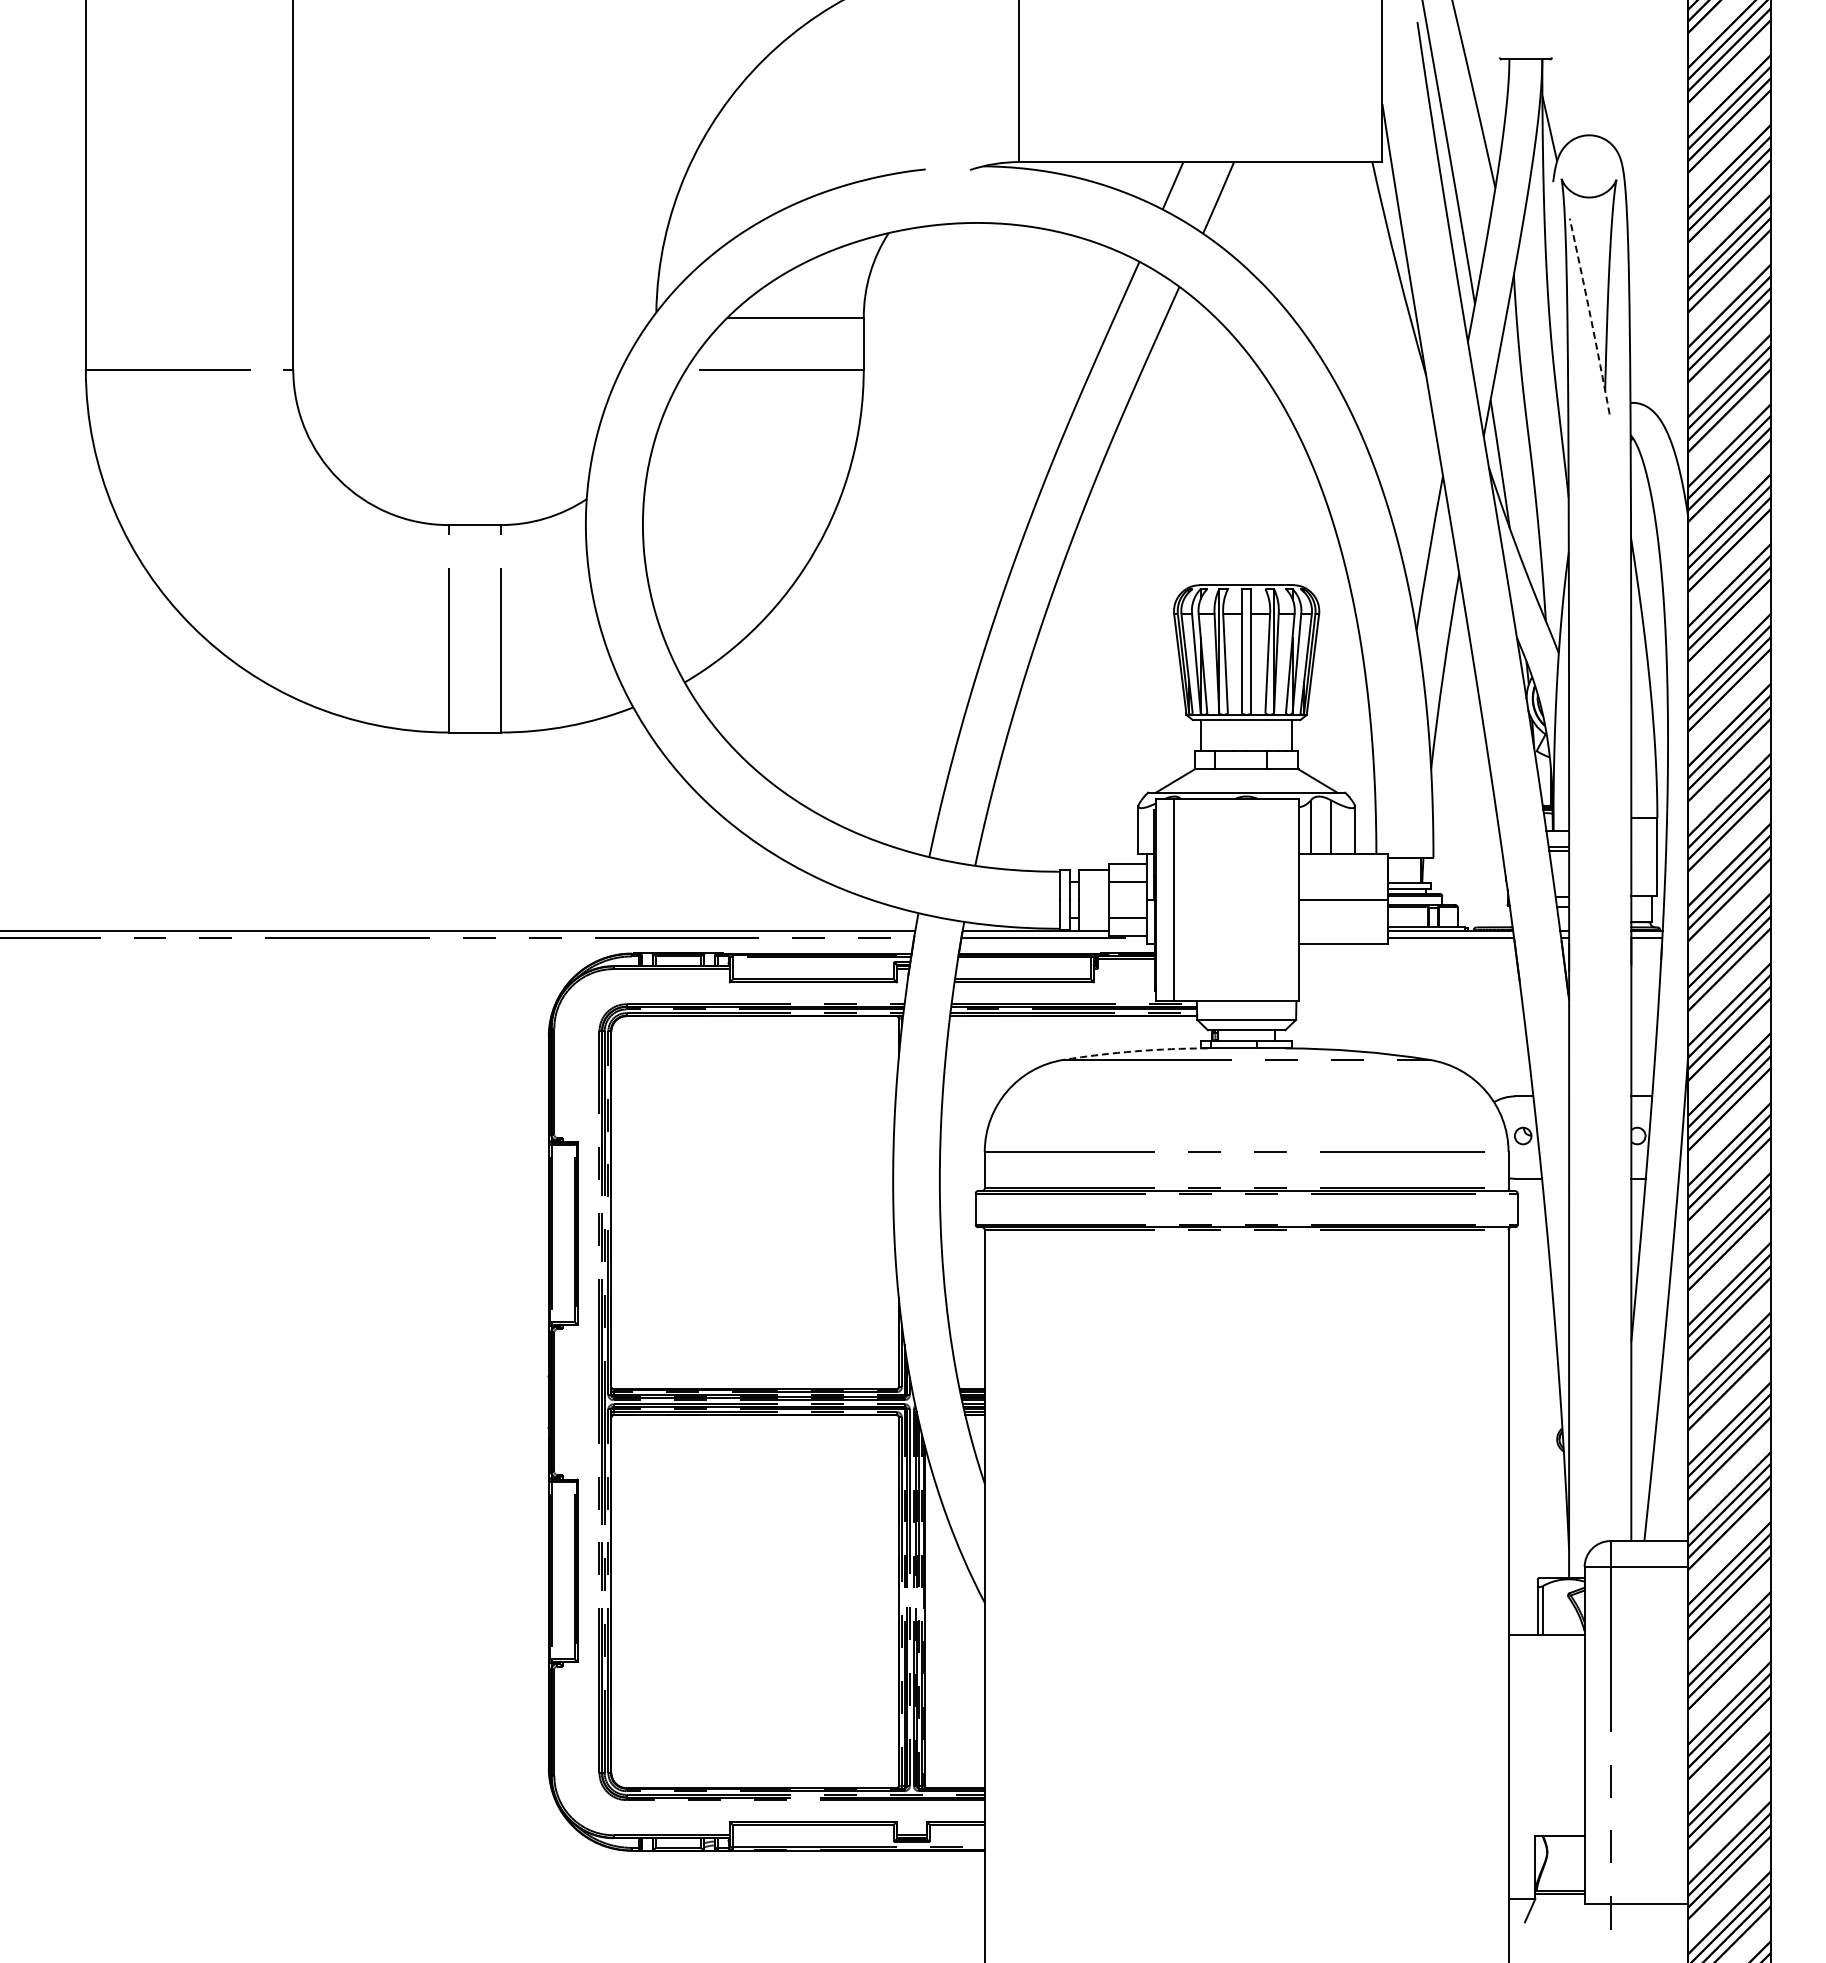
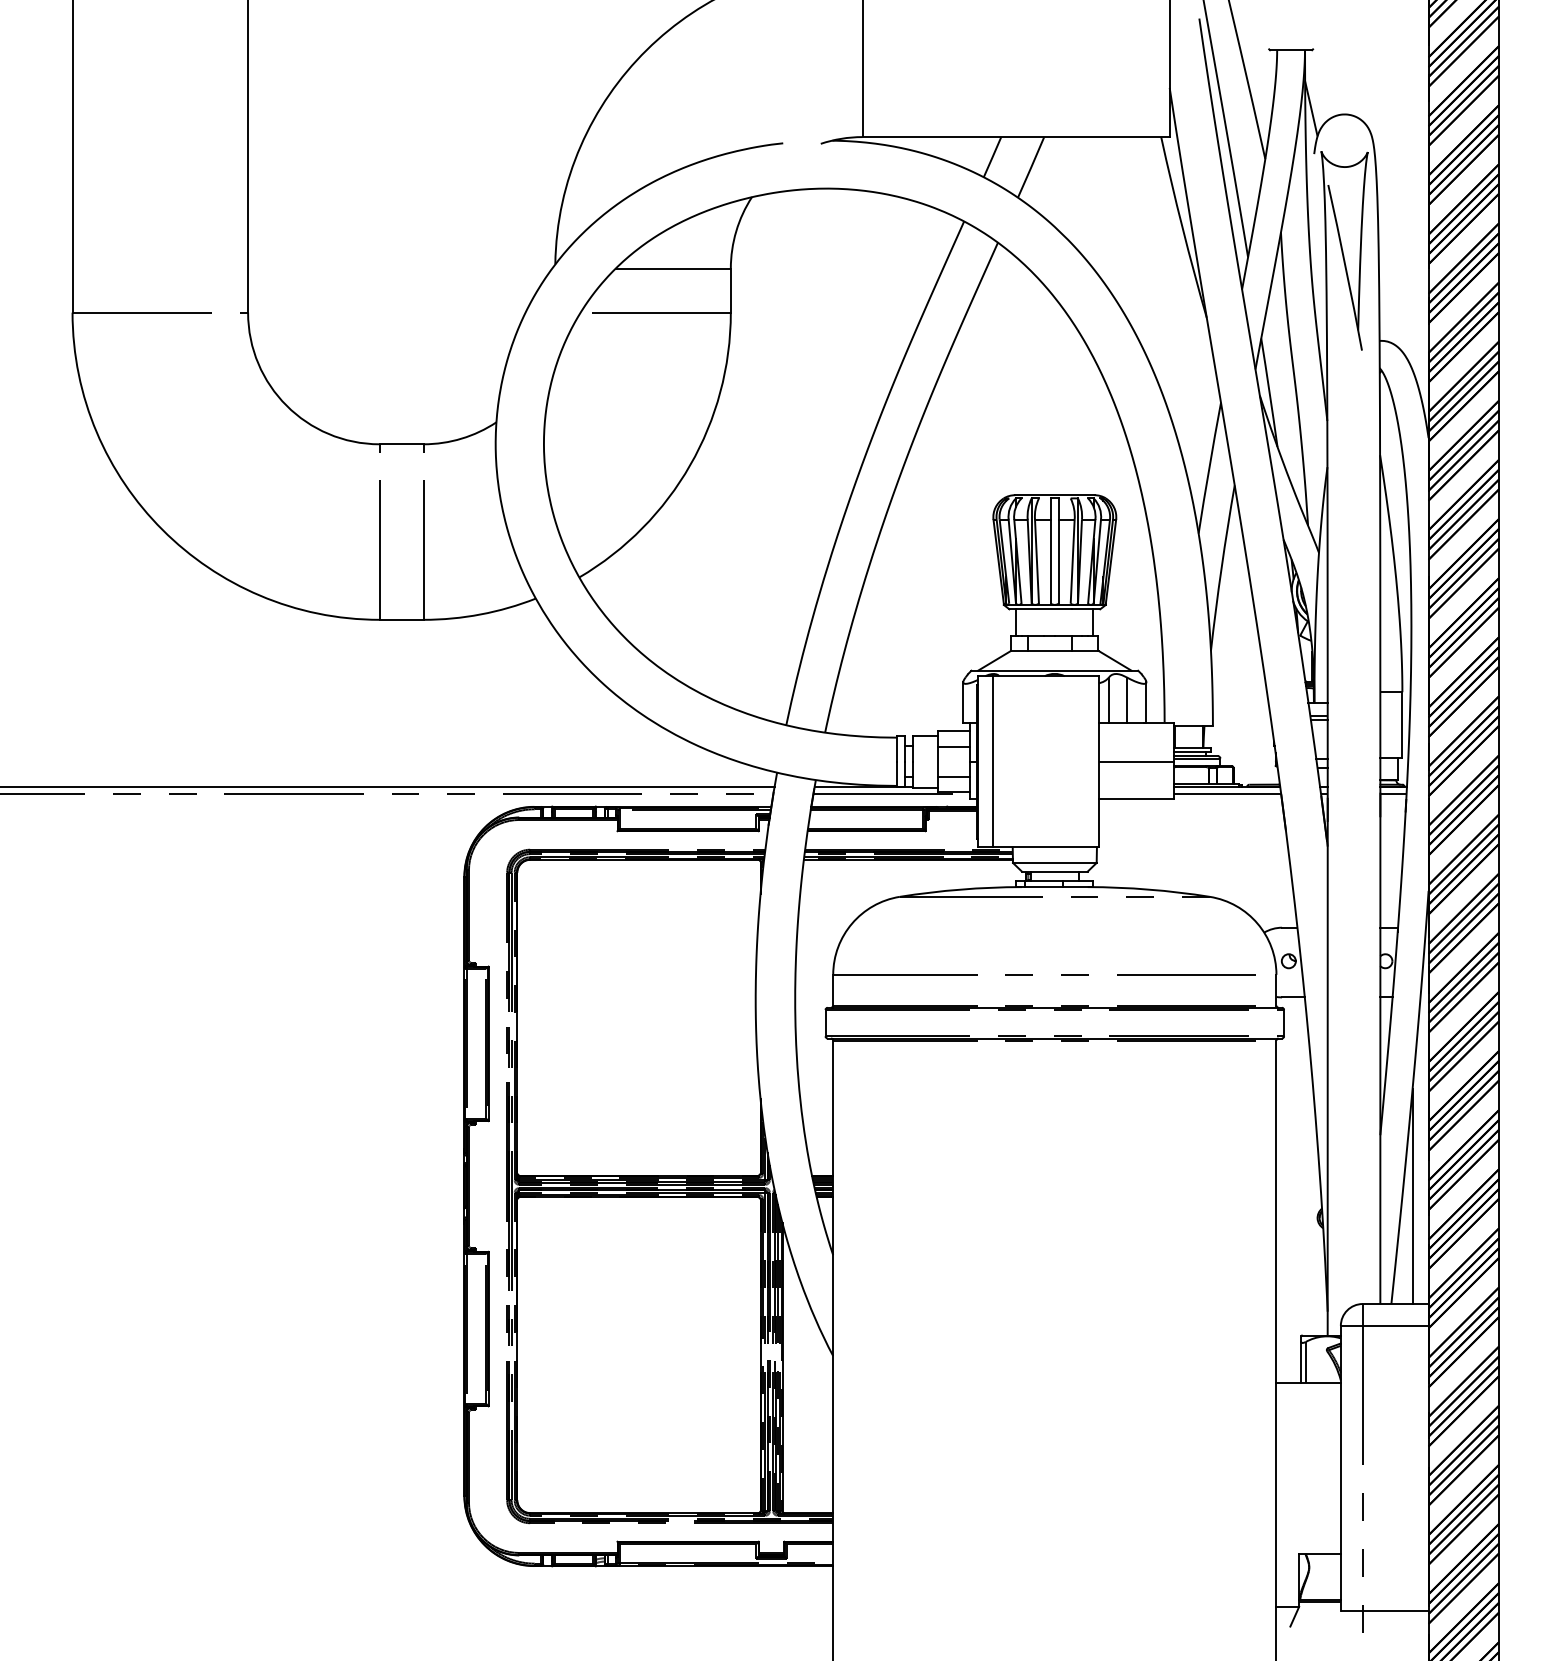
arc: (1590, 316) -> (1345, 267), dashed -> solid
arc: (1135, 1051) -> (960, 889), dashed -> solid
line: (1669, 1414) -> (1412, 1196), added

